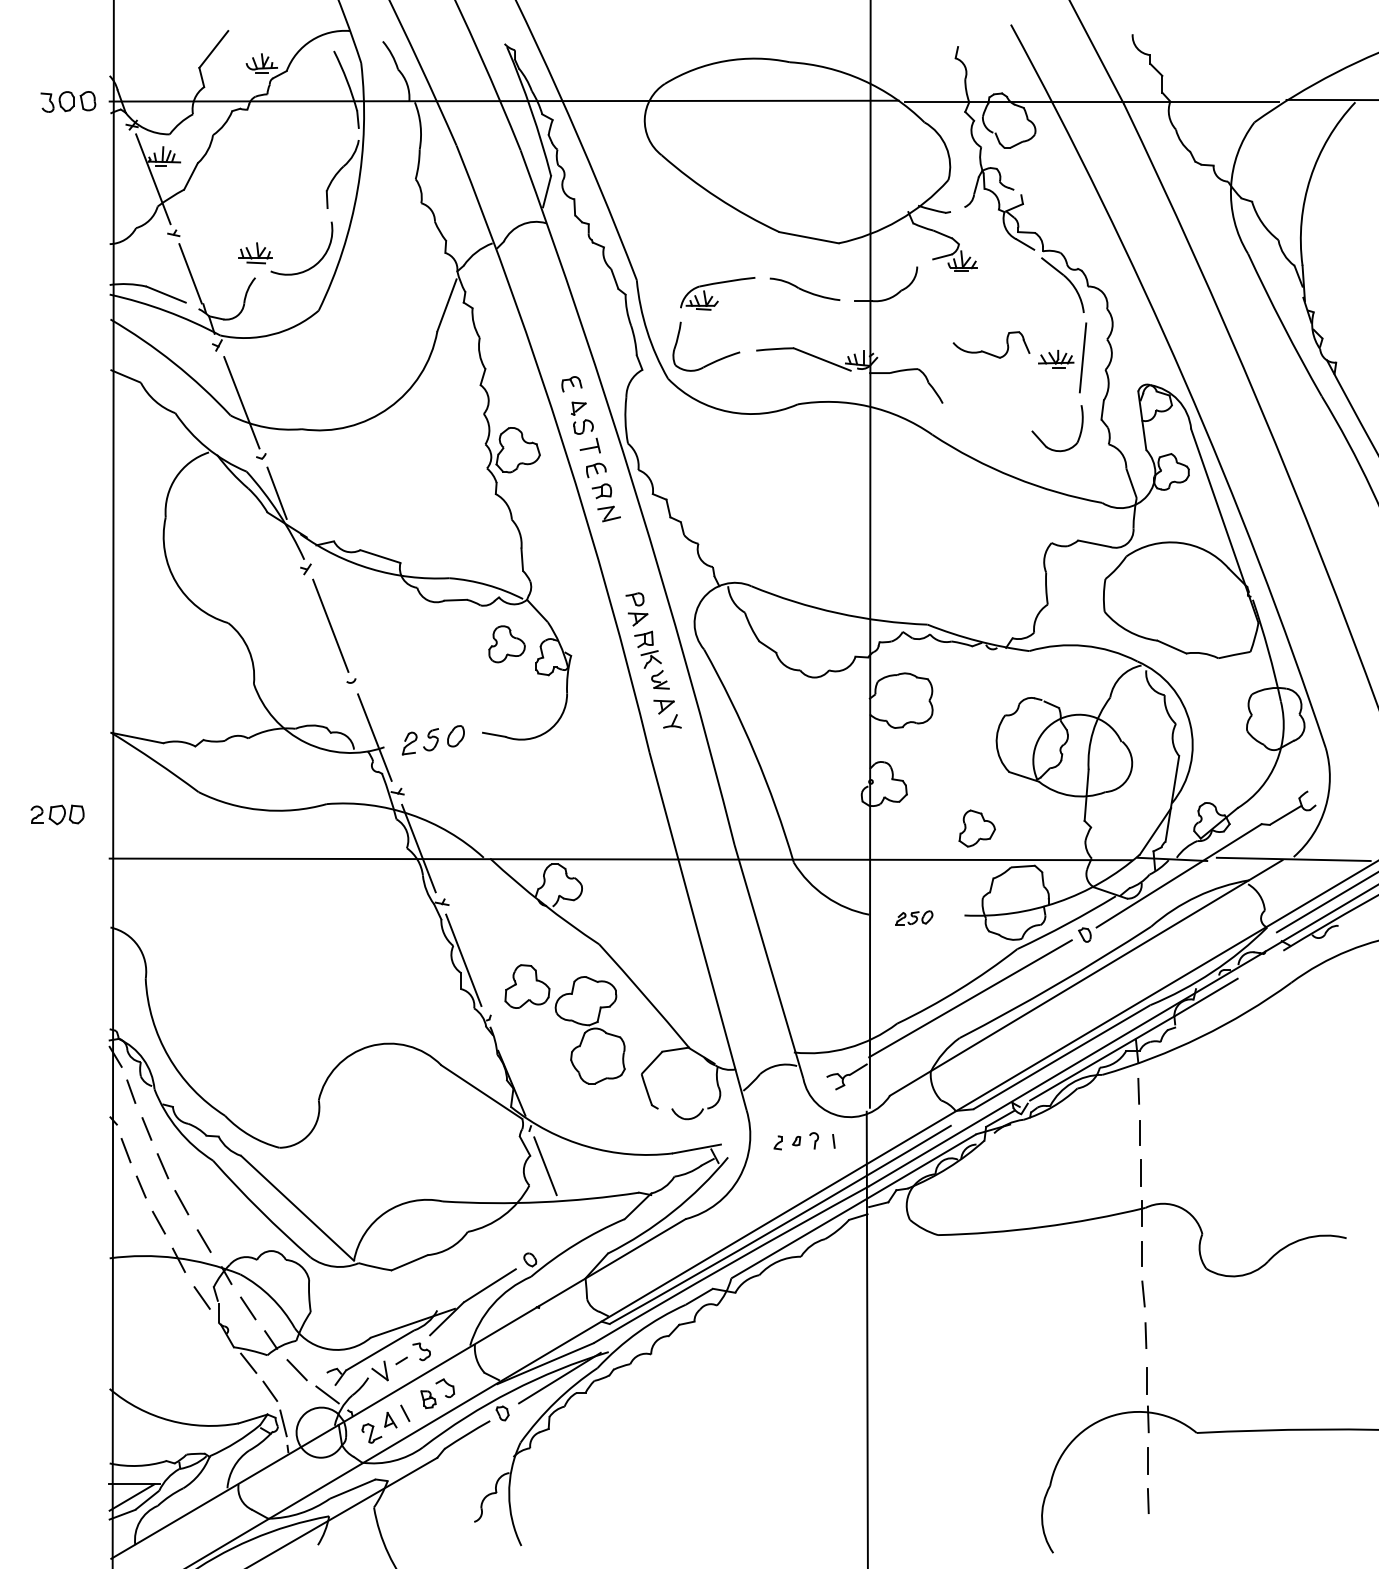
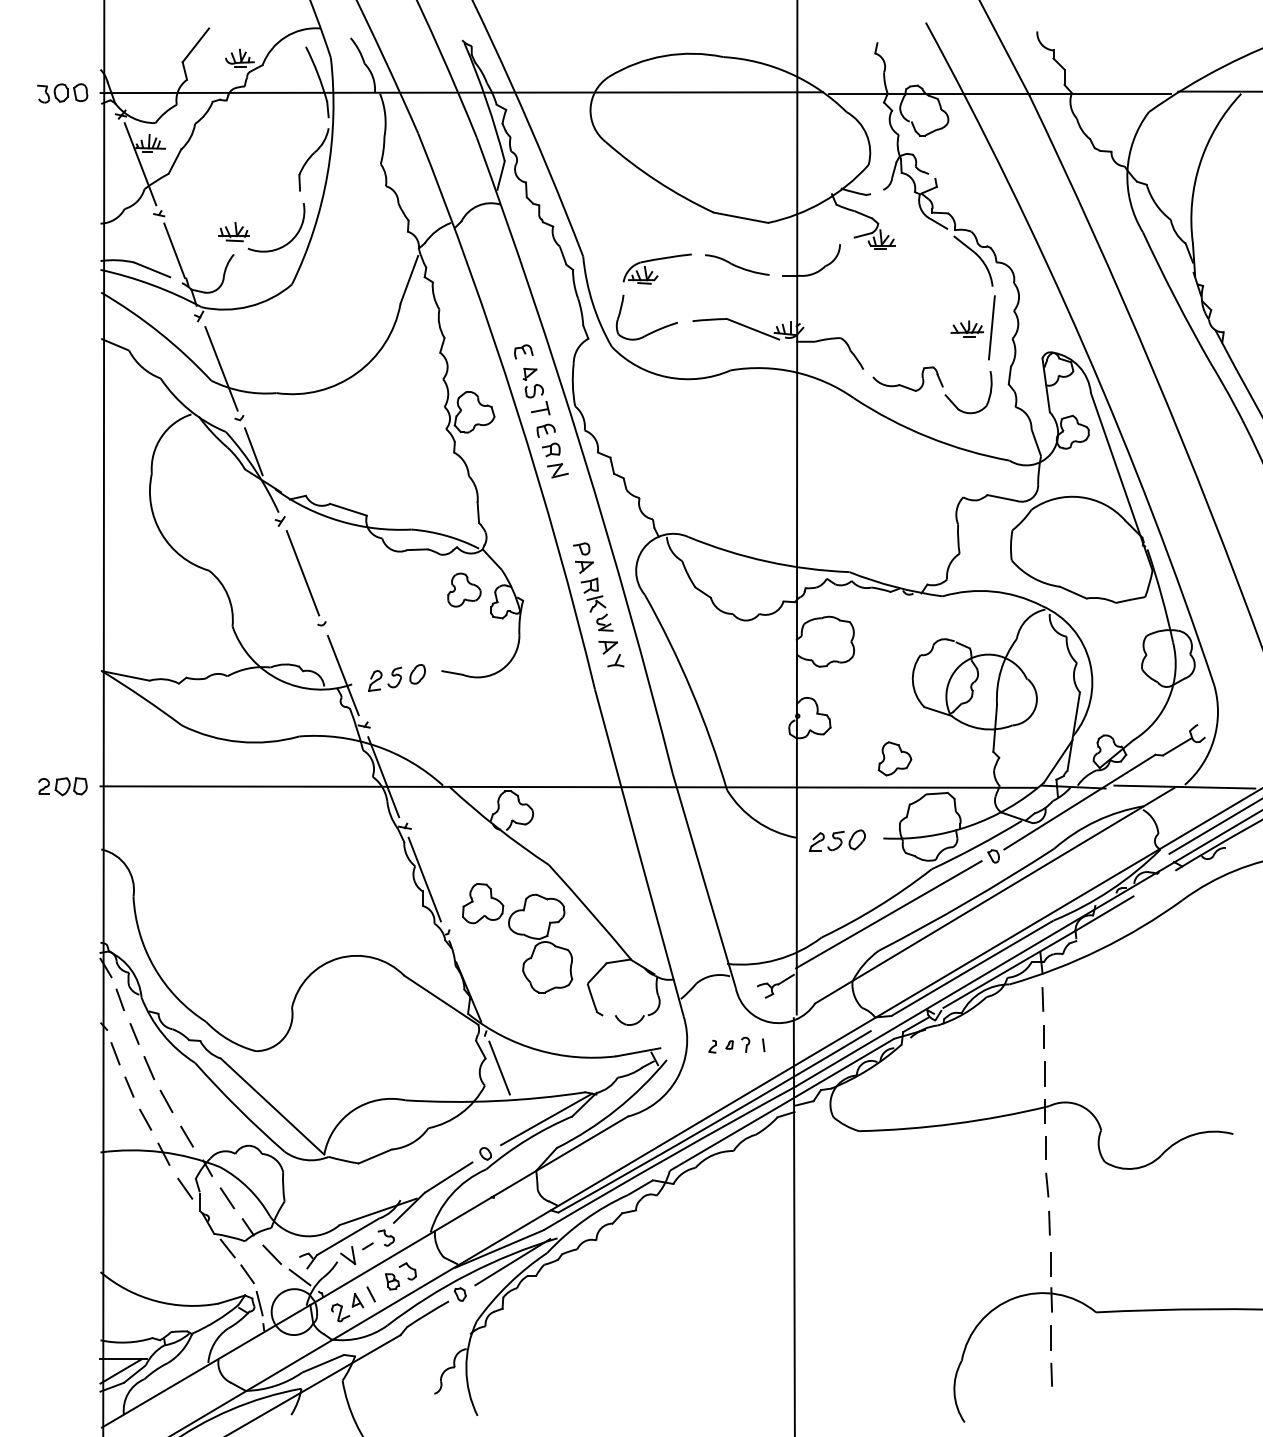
part: (988, 352) -> (905, 386), moved
part: (57, 814) -> (62, 786), moved
part: (914, 917) -> (837, 840), size x1.67
line: (596, 1222) -> (546, 1119), added

